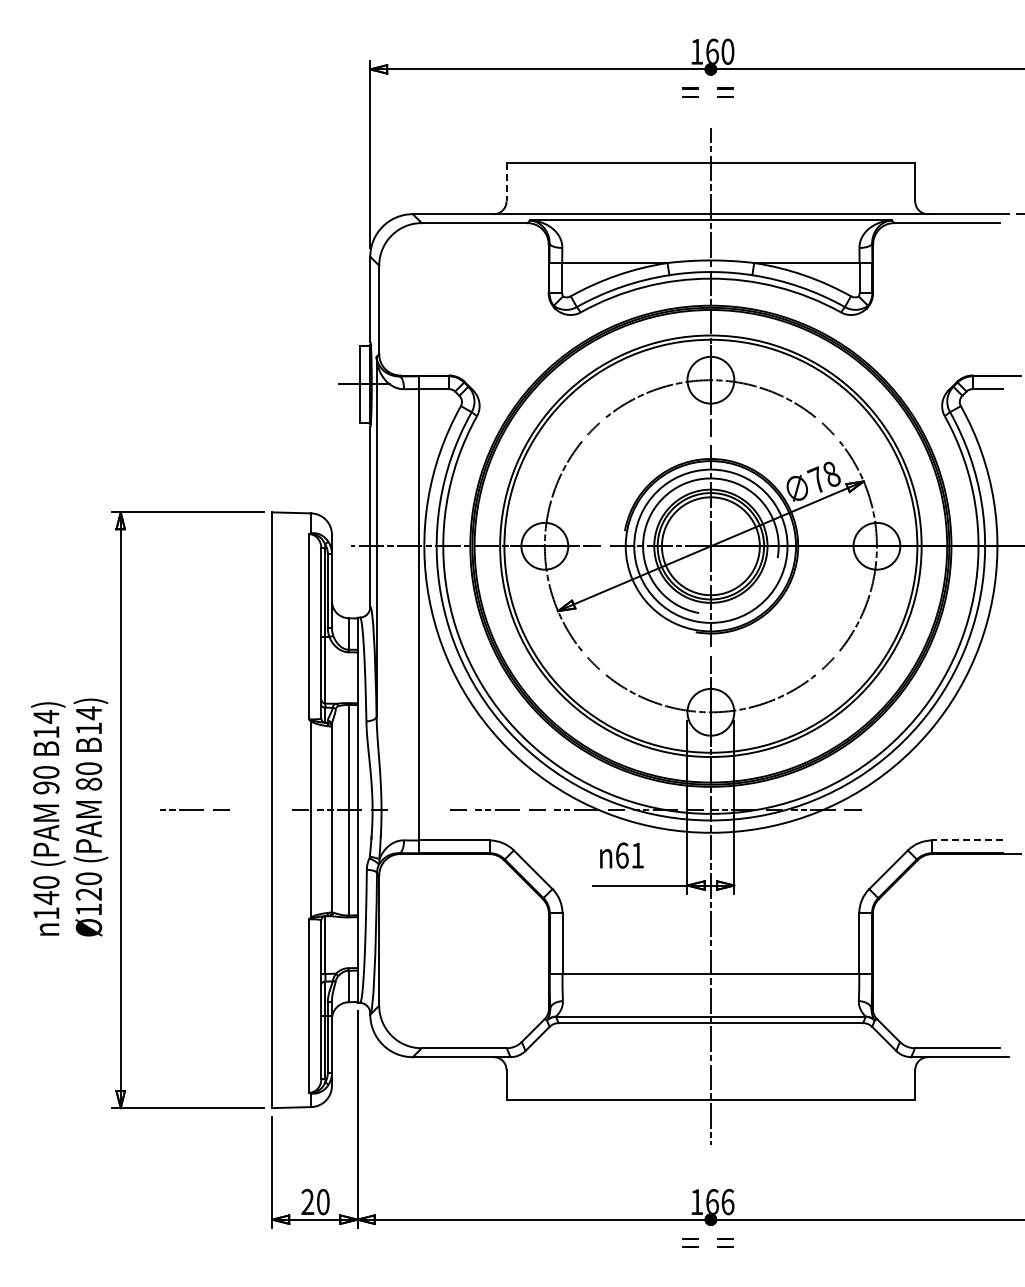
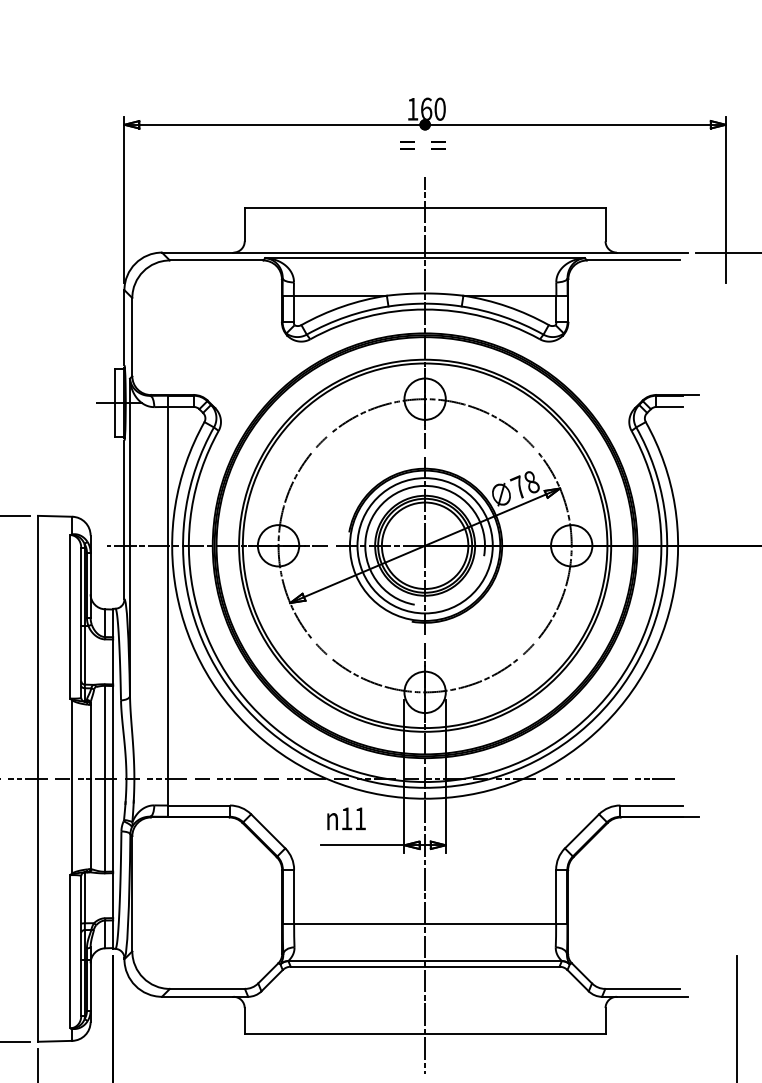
line: (506, 182) -> (244, 224), dashed -> solid
line: (931, 809) -> (619, 778), added
line: (260, 810) -> (27, 779), added
line: (418, 810) -> (167, 779), added
line: (892, 810) -> (585, 779), added
line: (970, 810) -> (654, 779), added
line: (966, 840) -> (650, 805), dashed -> solid
text: (622, 855) -> (347, 818), 61 -> 11

